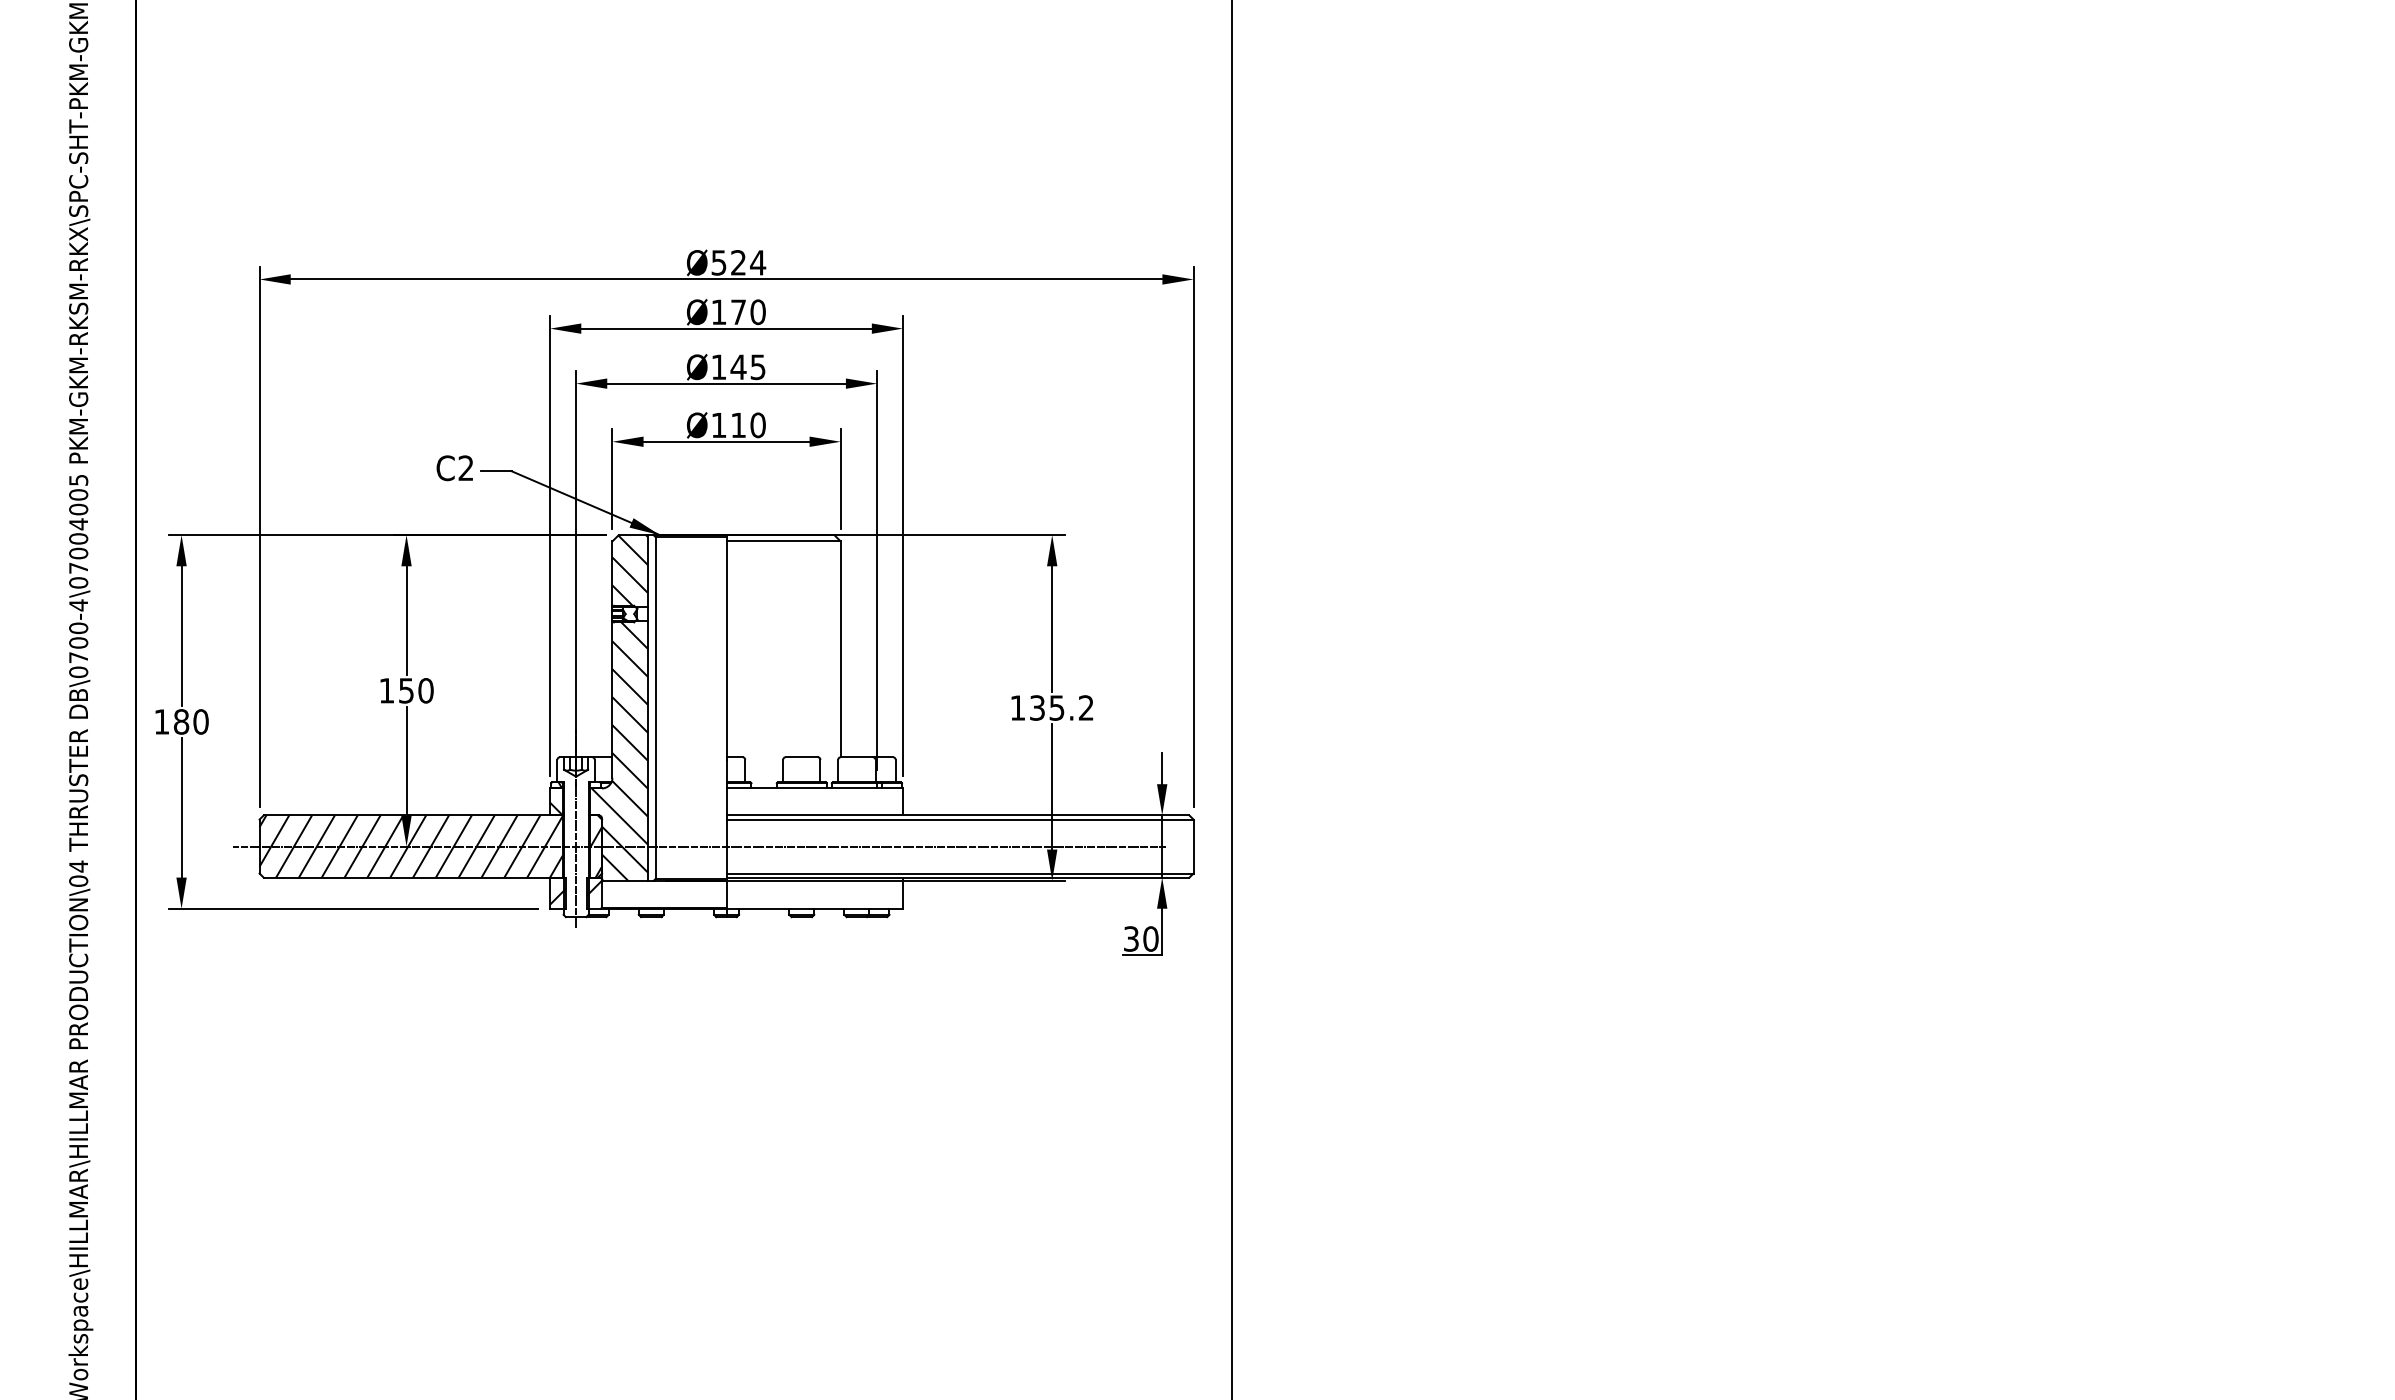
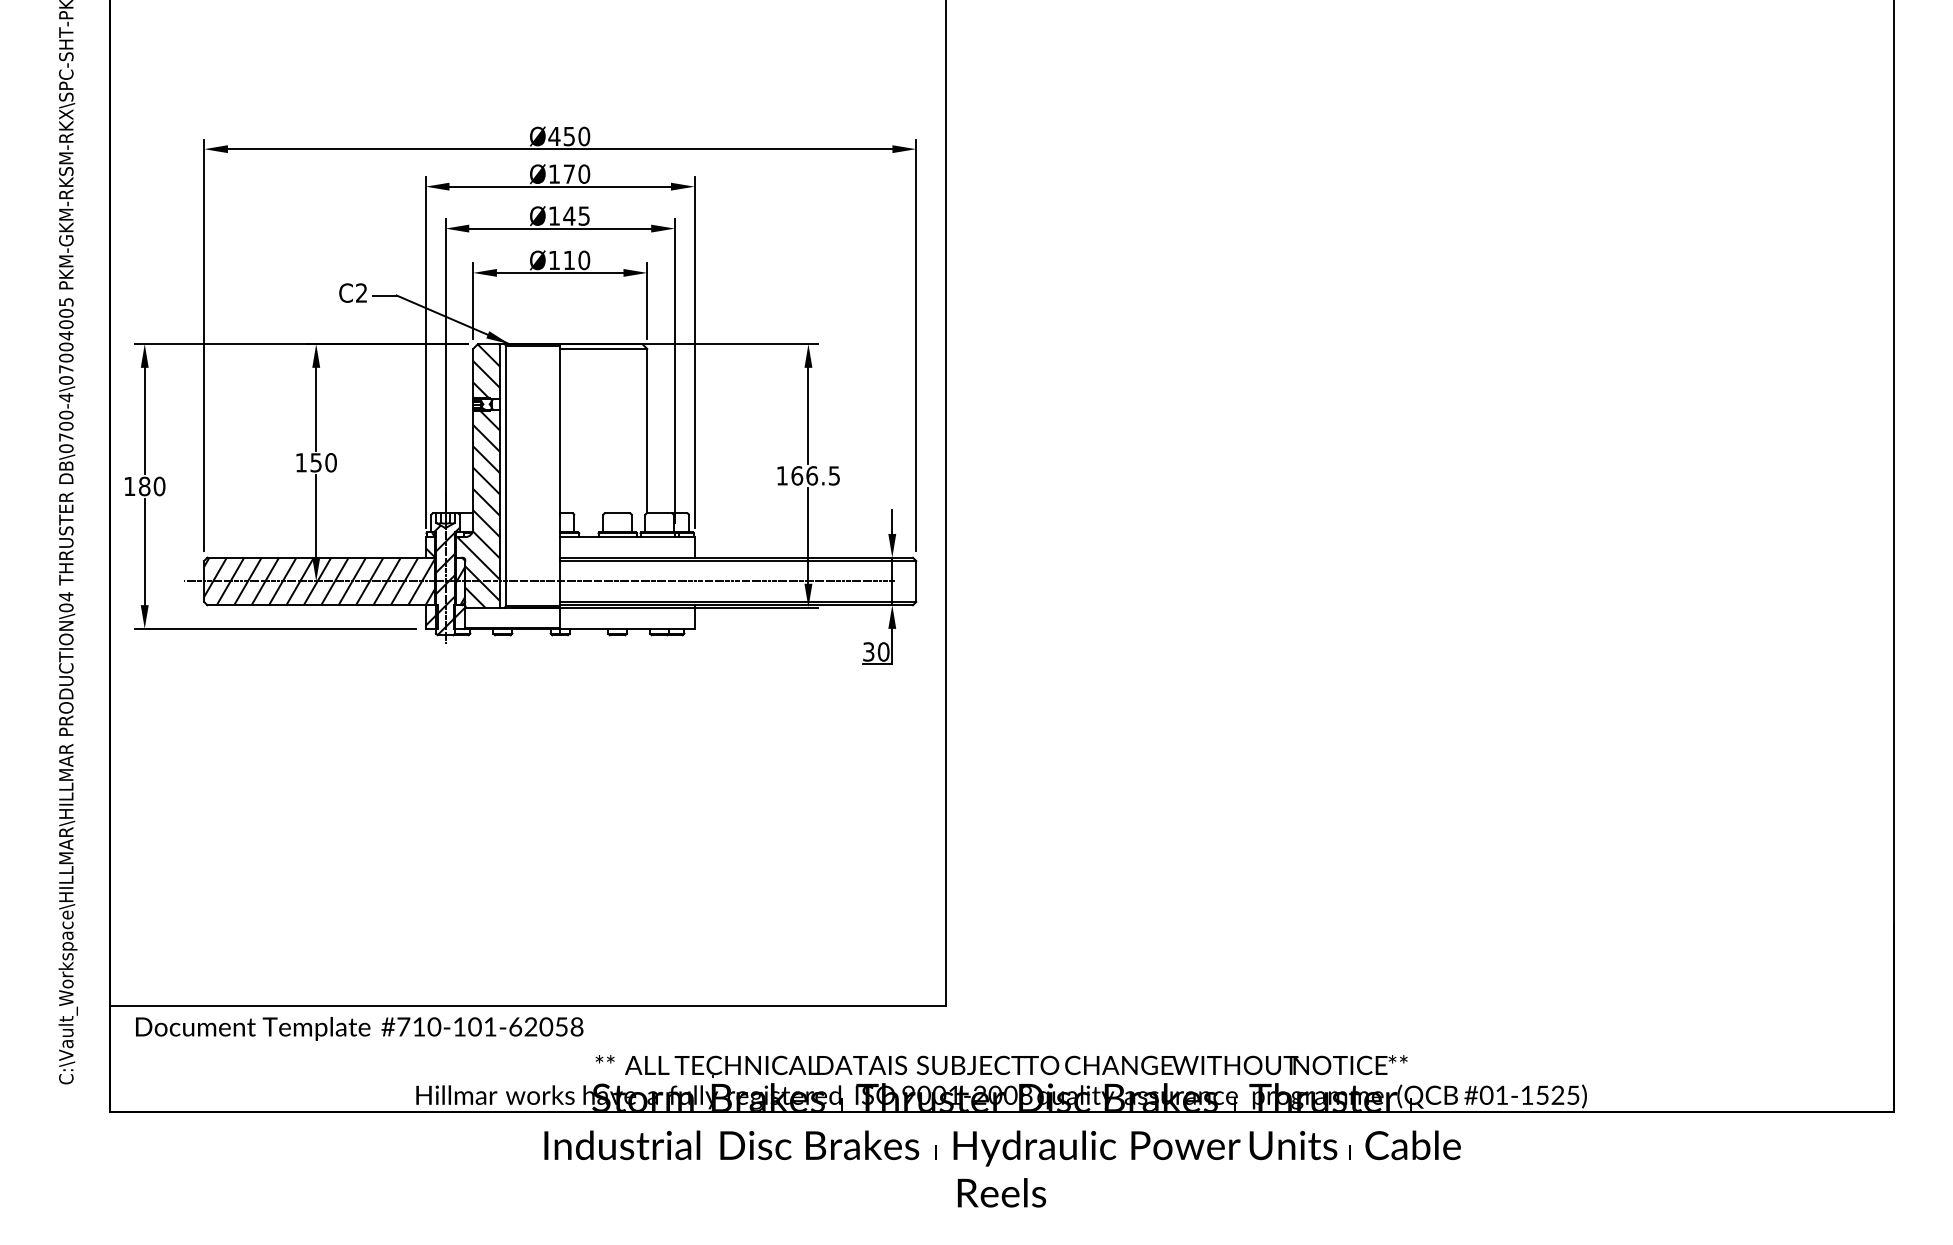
text: (738, 262) -> (569, 136), Ø524 -> Ø450
text: (1061, 707) -> (815, 475), 135.2 -> 166.5
hatch: (577, 845) -> (446, 580), added

